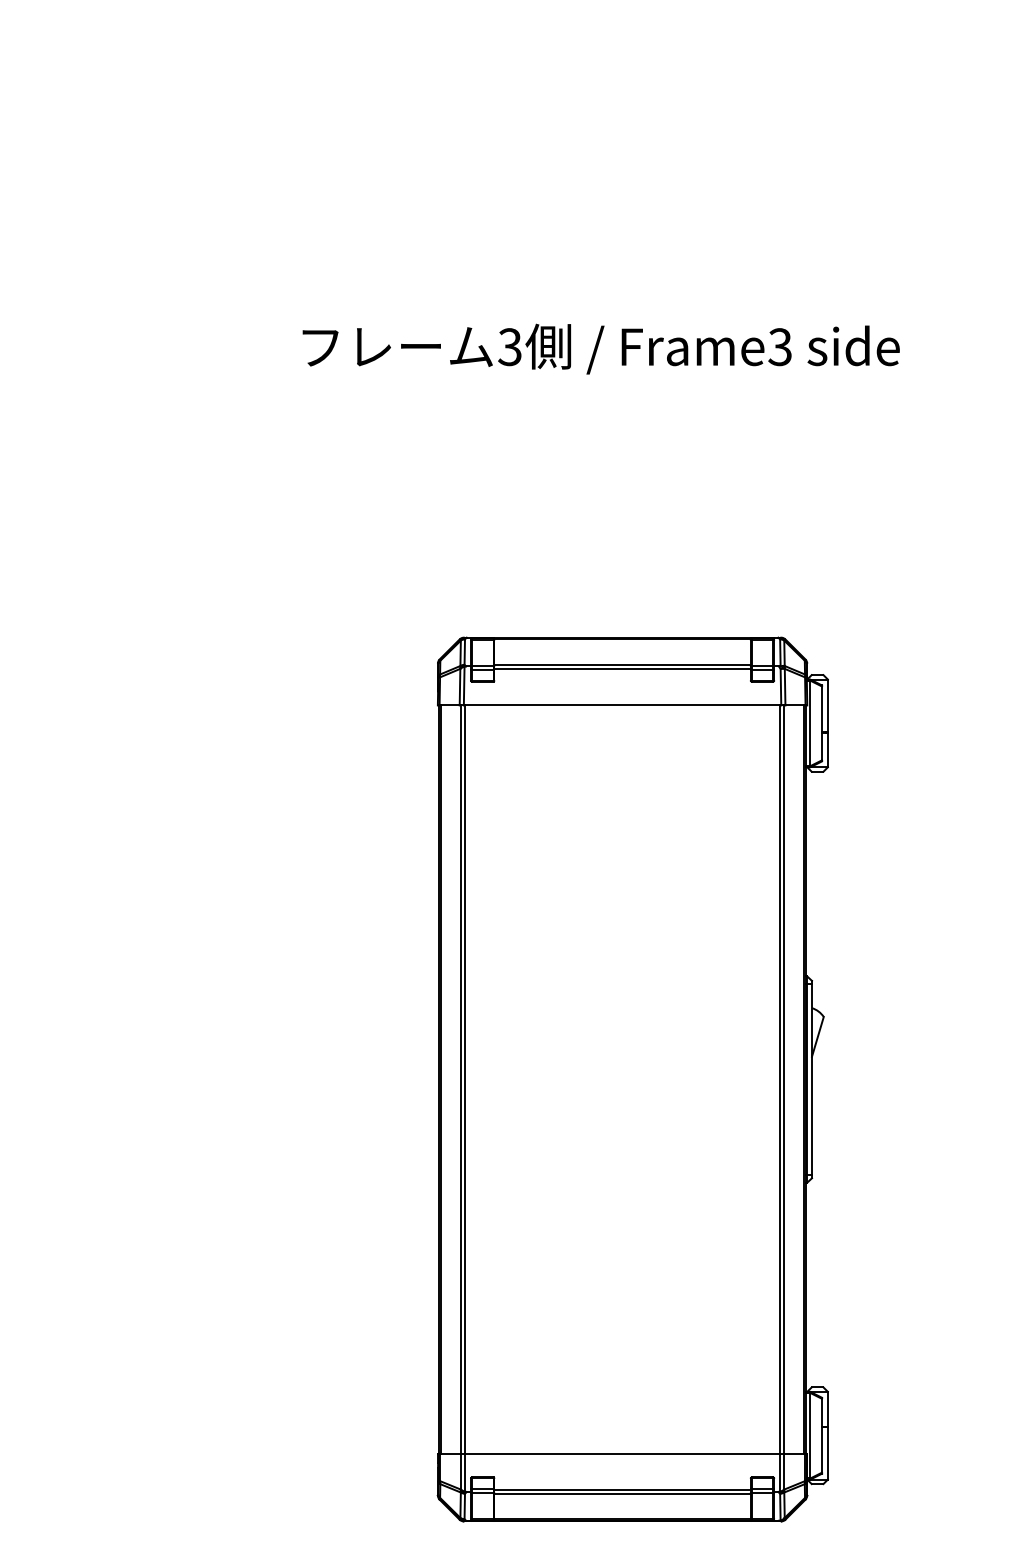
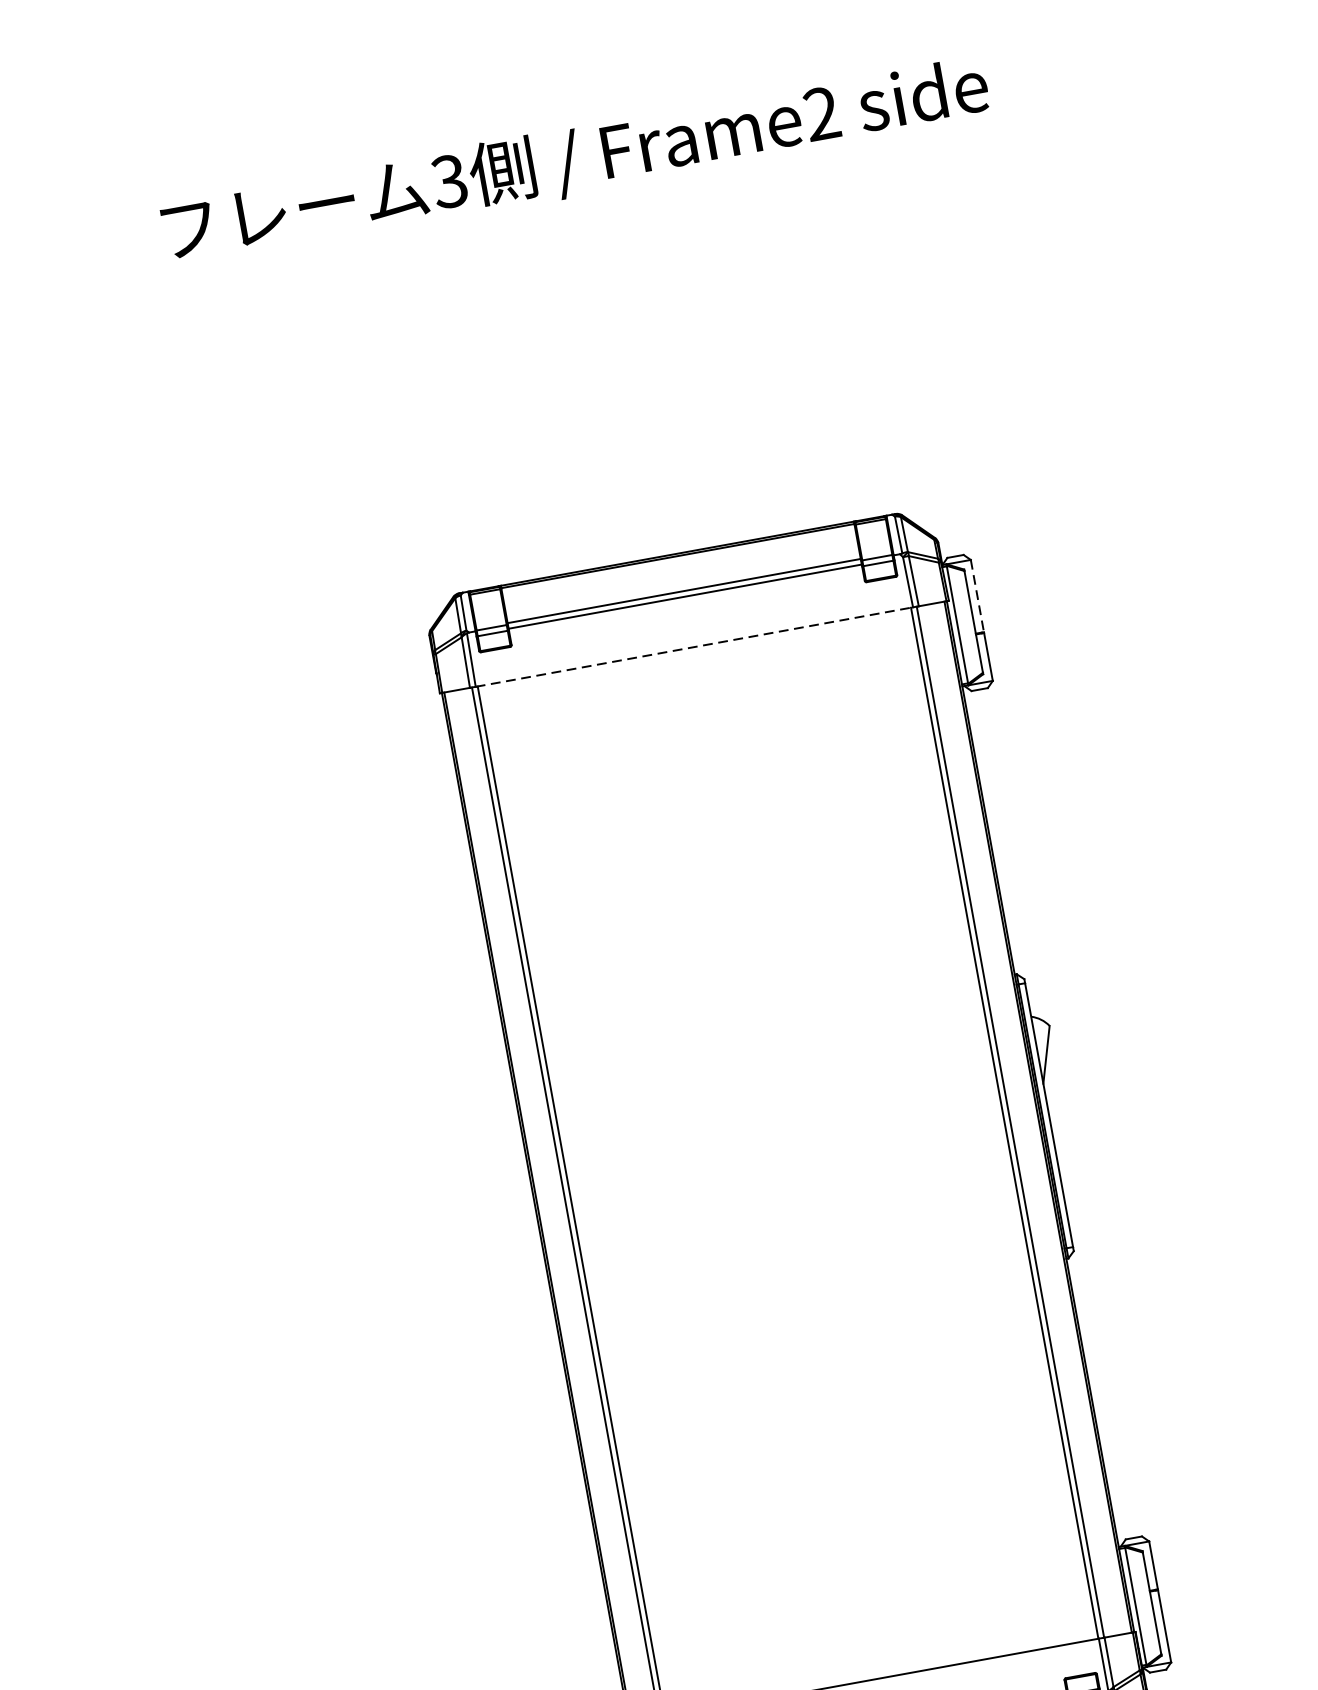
text: (779, 347) -> (820, 114), Frame3 -> Frame2
line: (622, 705) -> (694, 647), solid -> dashed
line: (827, 706) -> (977, 597), solid -> dashed

